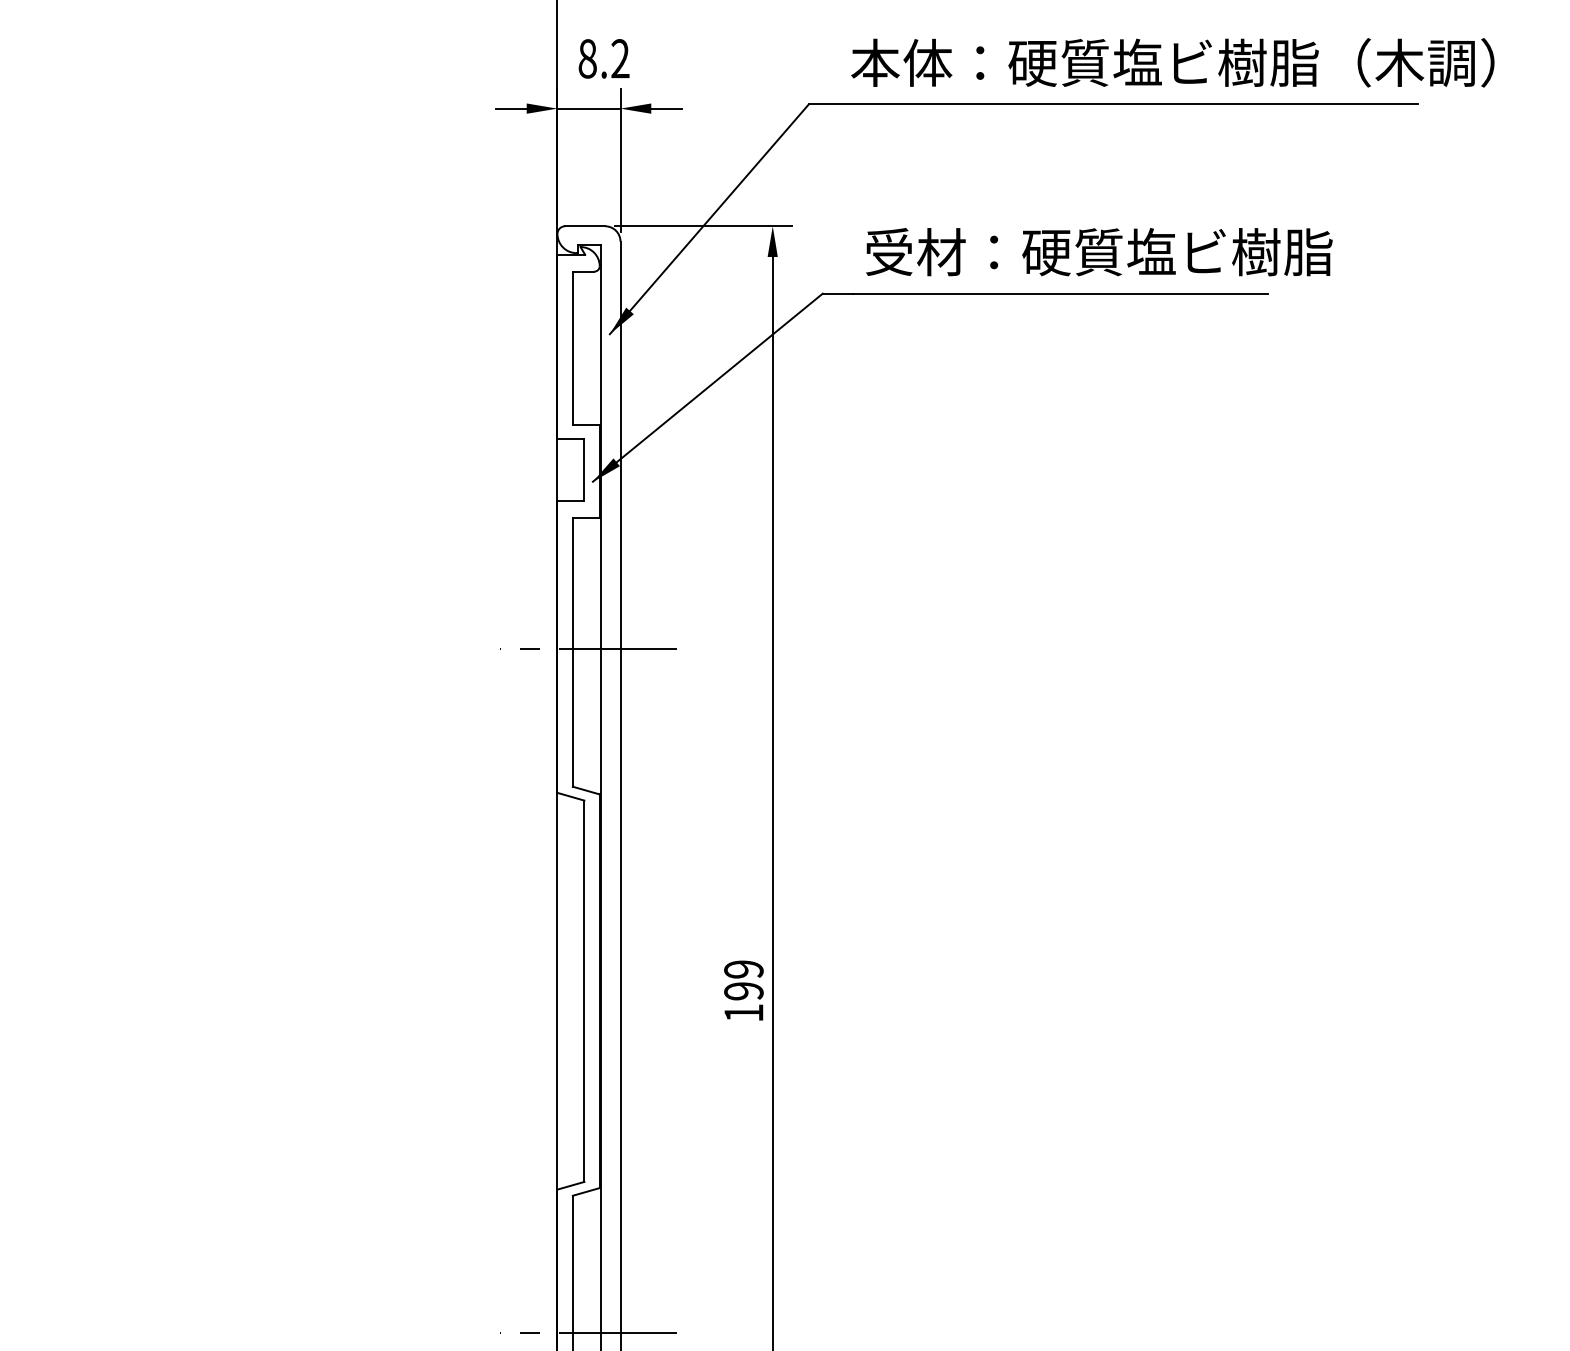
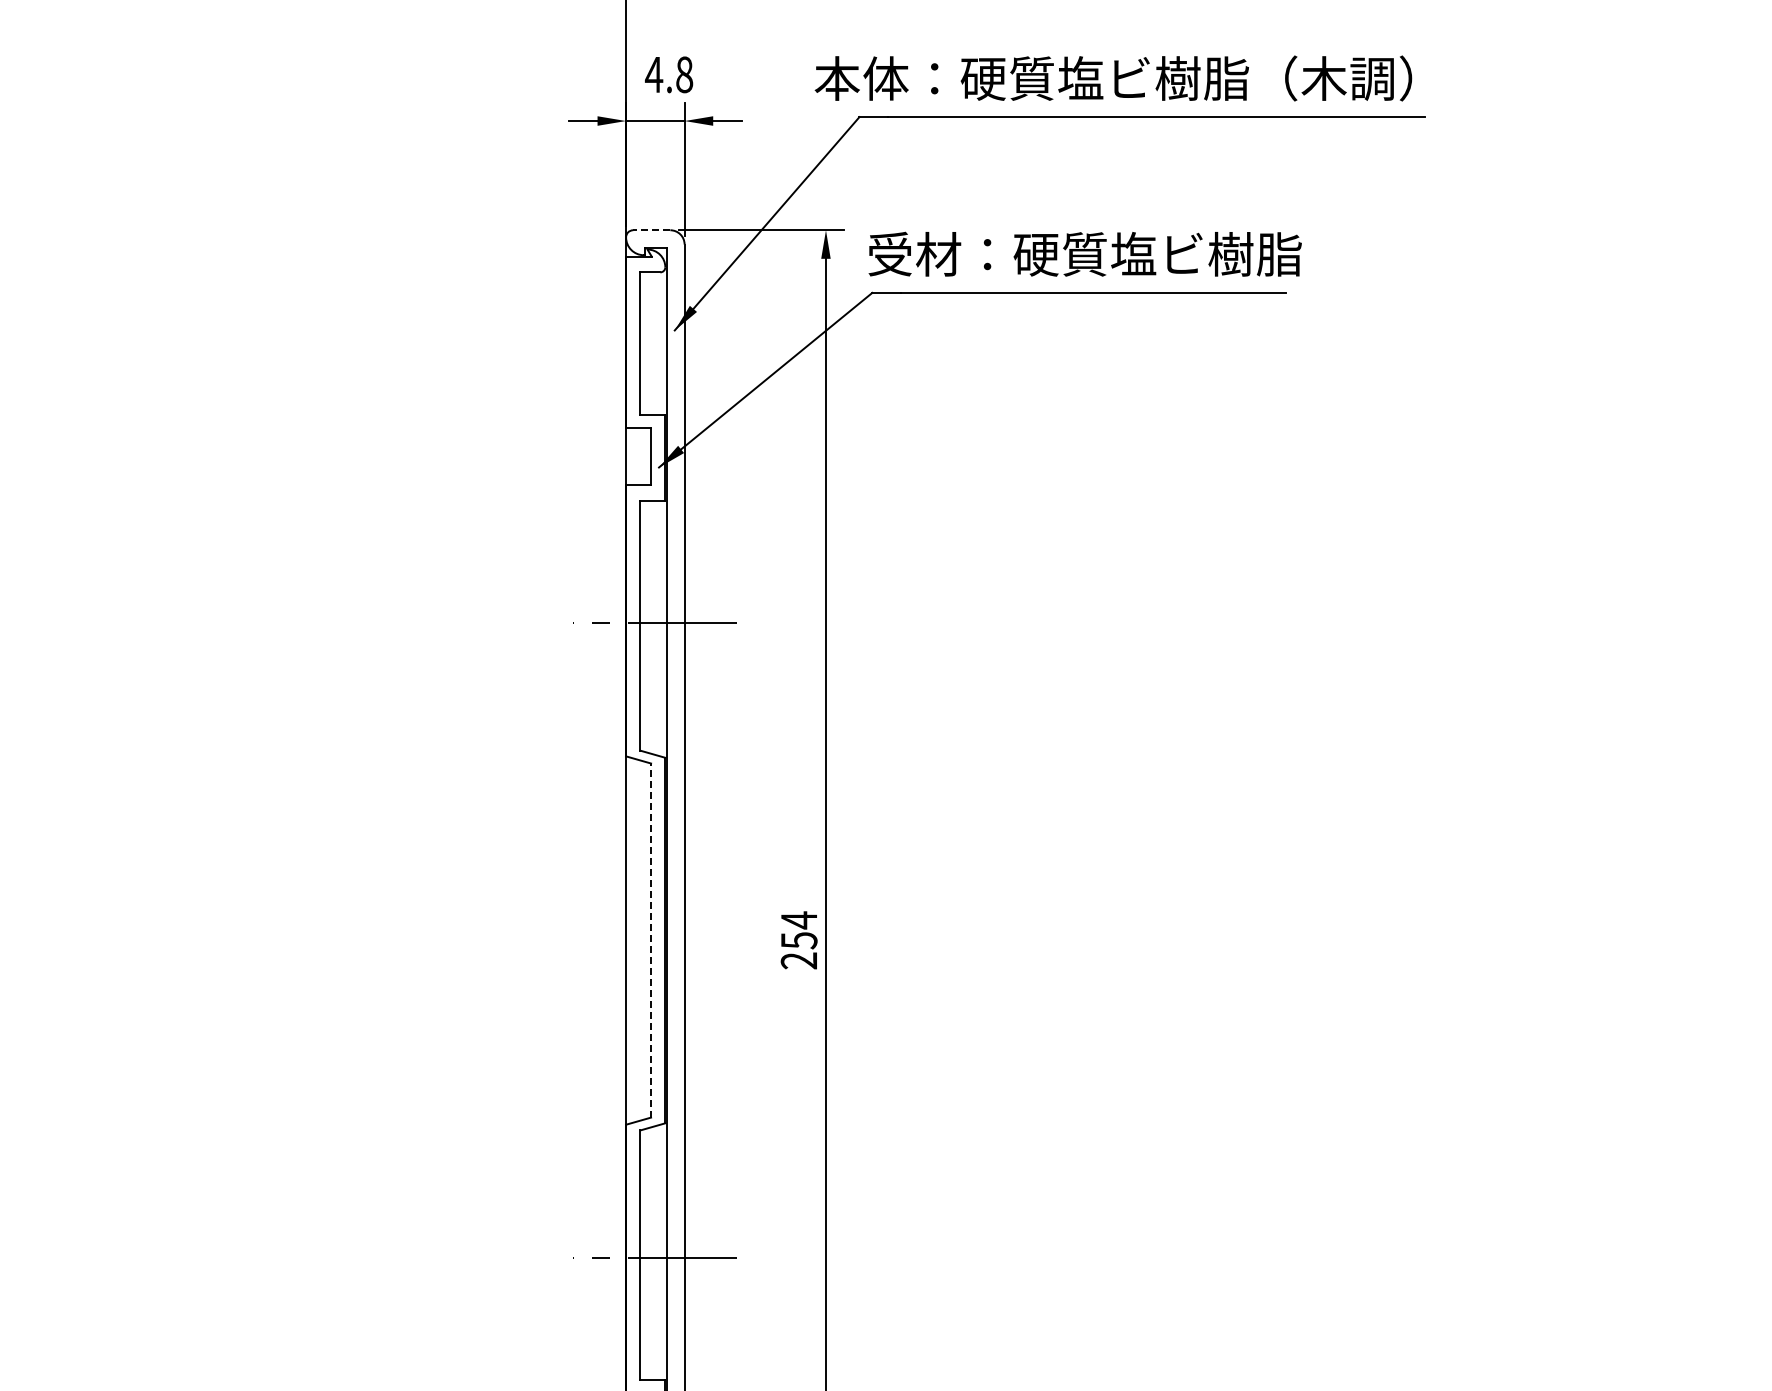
text: (603, 58) -> (668, 74), 8.2 -> 4.8
text: (1172, 62) -> (1113, 78), moved
line: (584, 226) -> (651, 230), solid -> dashed
text: (1098, 251) -> (1084, 253), moved
line: (584, 991) -> (651, 940), solid -> dashed
text: (743, 991) -> (798, 940), 199 -> 254

